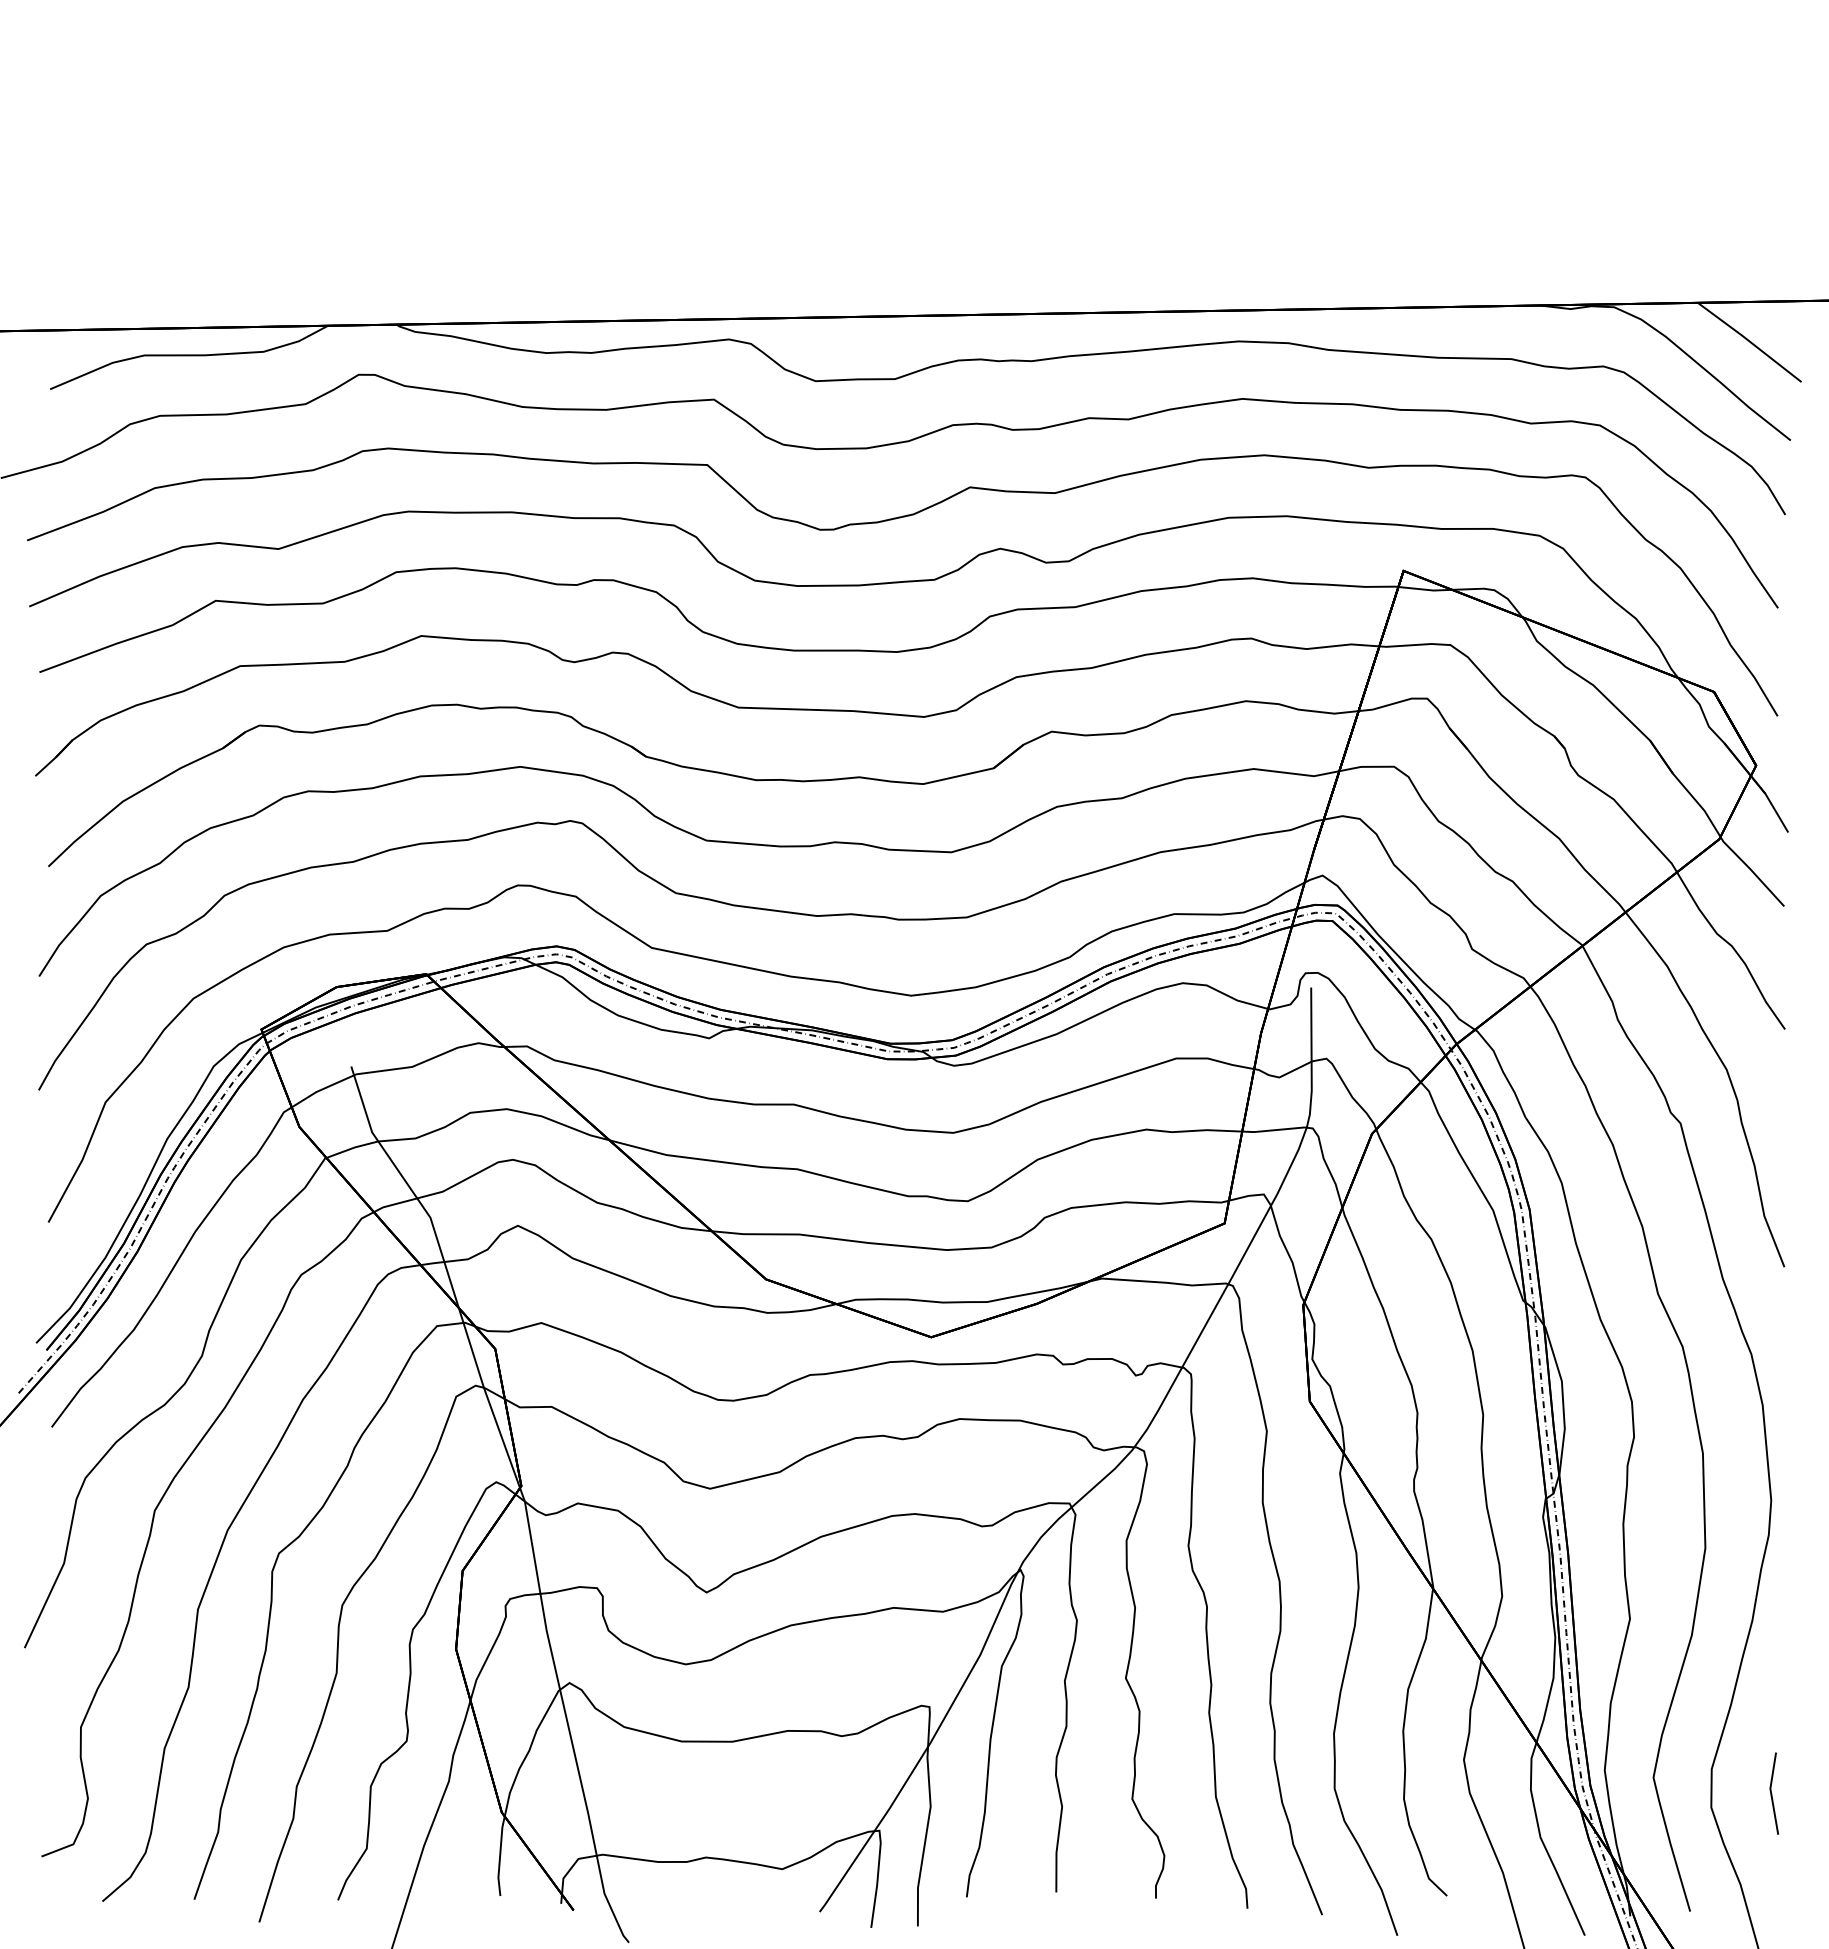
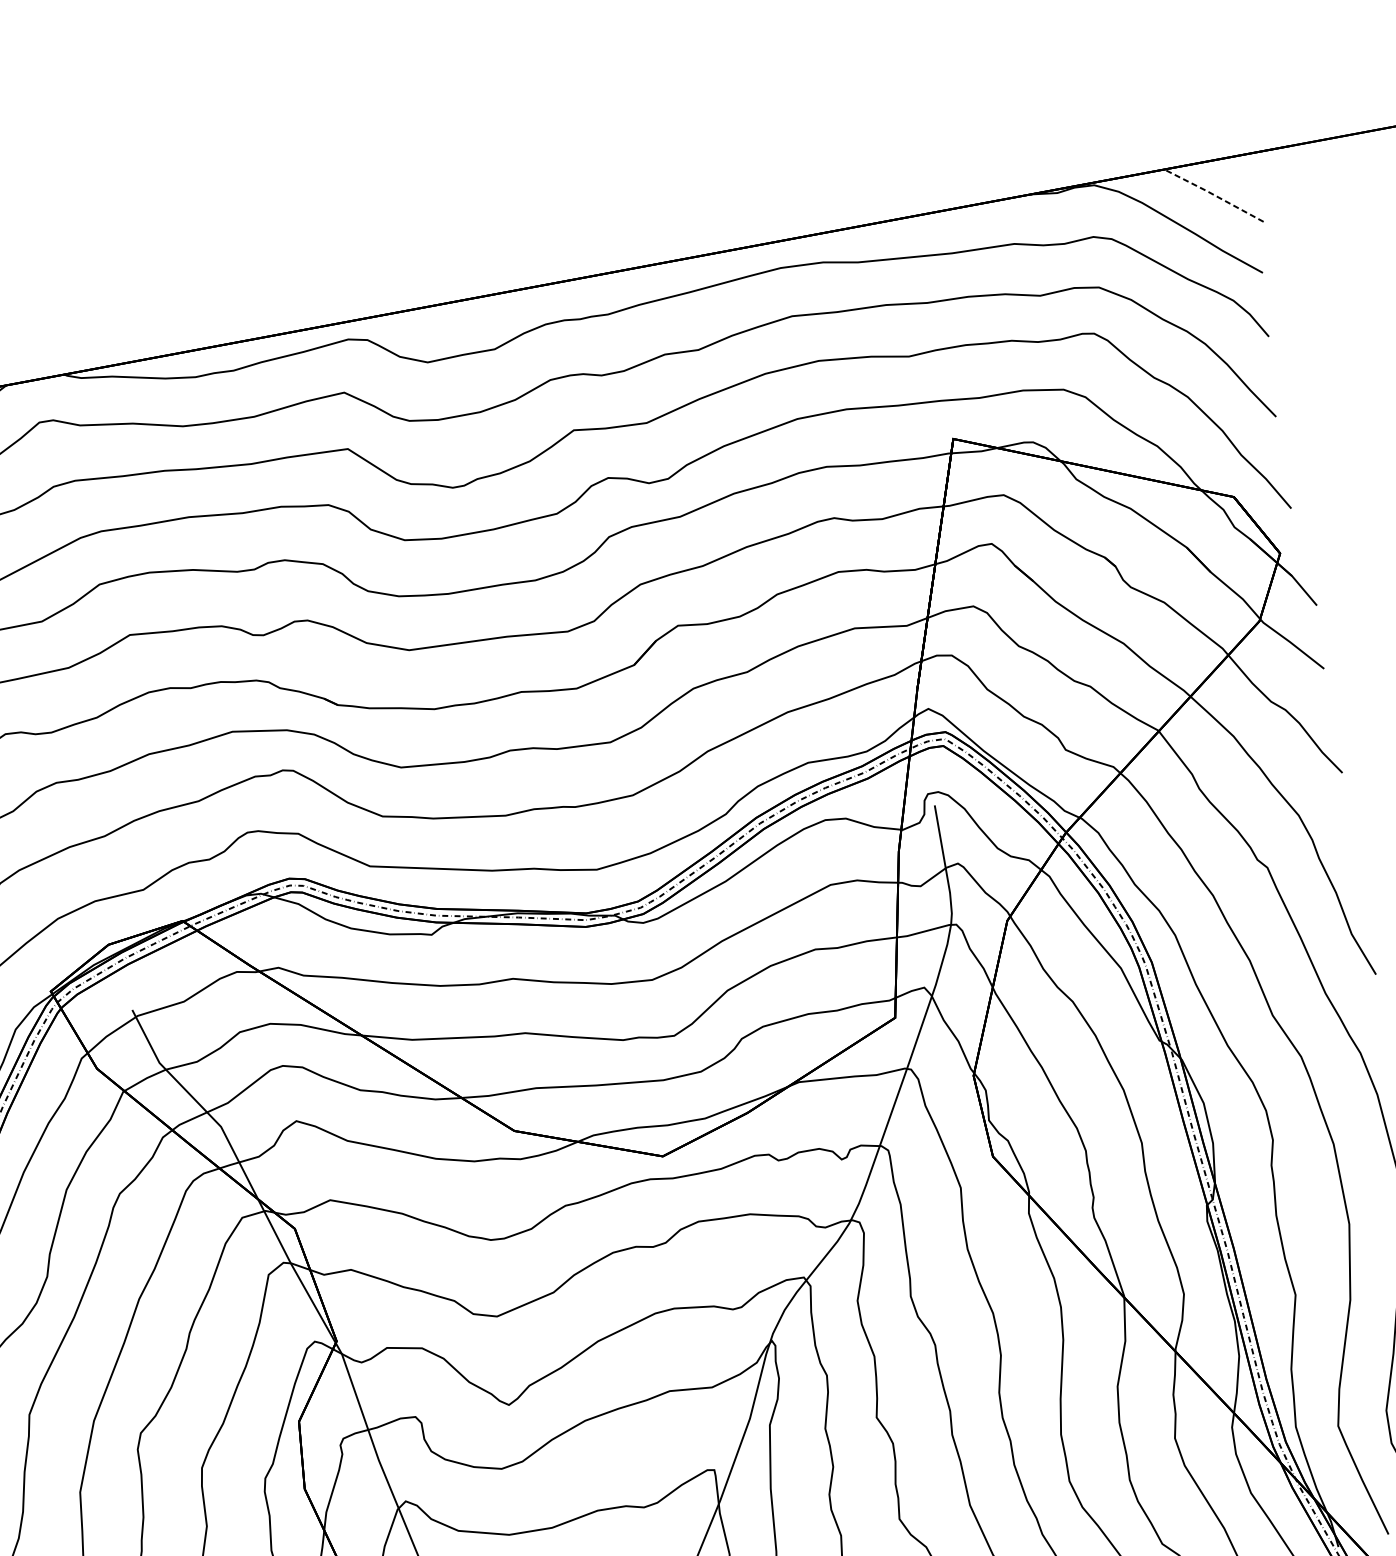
line: (1749, 341) -> (1213, 194), solid -> dashed

